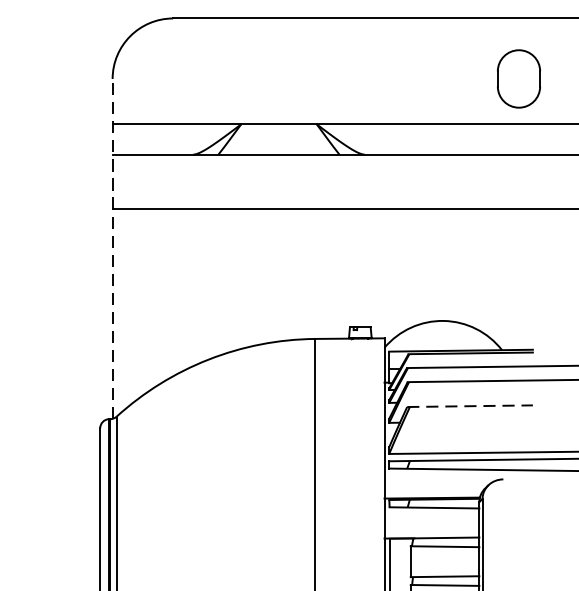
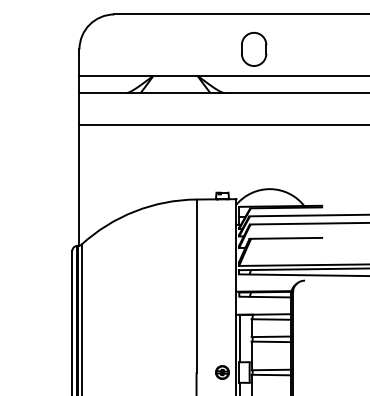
part: (519, 77) -> (254, 48), moved
line: (112, 248) -> (79, 147), dashed -> solid
line: (471, 406) -> (286, 238), dashed -> solid

